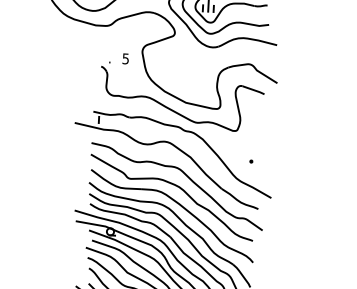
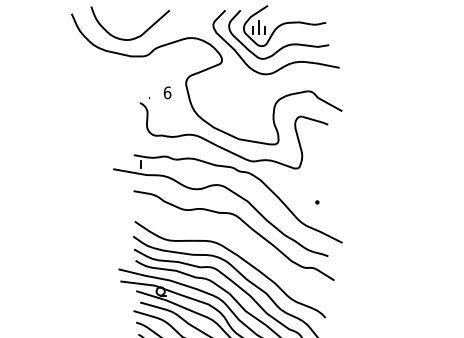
text: (125, 58) -> (167, 92), 5 -> 6
curve: (177, 187) -> (234, 236), removed

